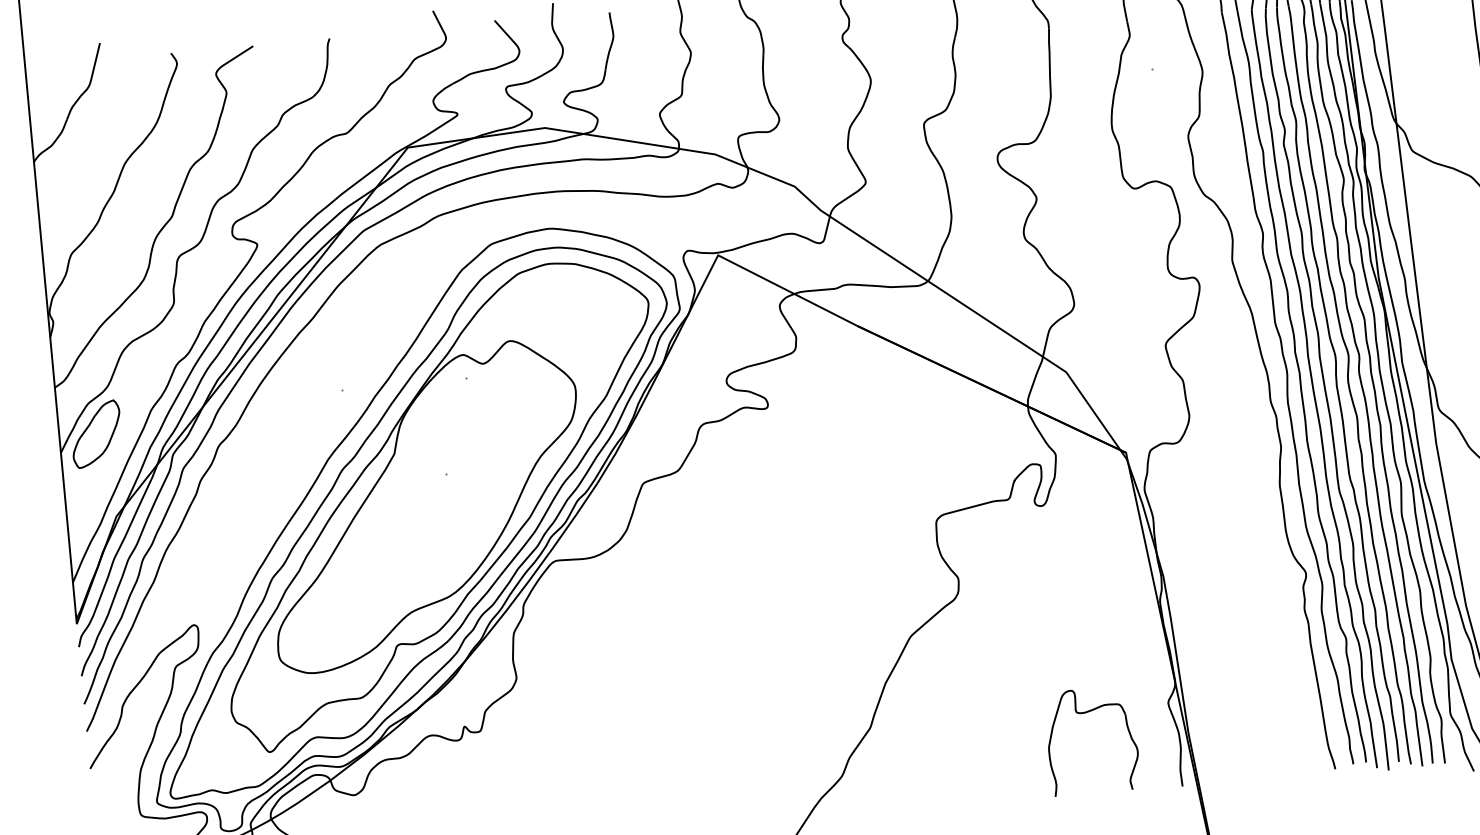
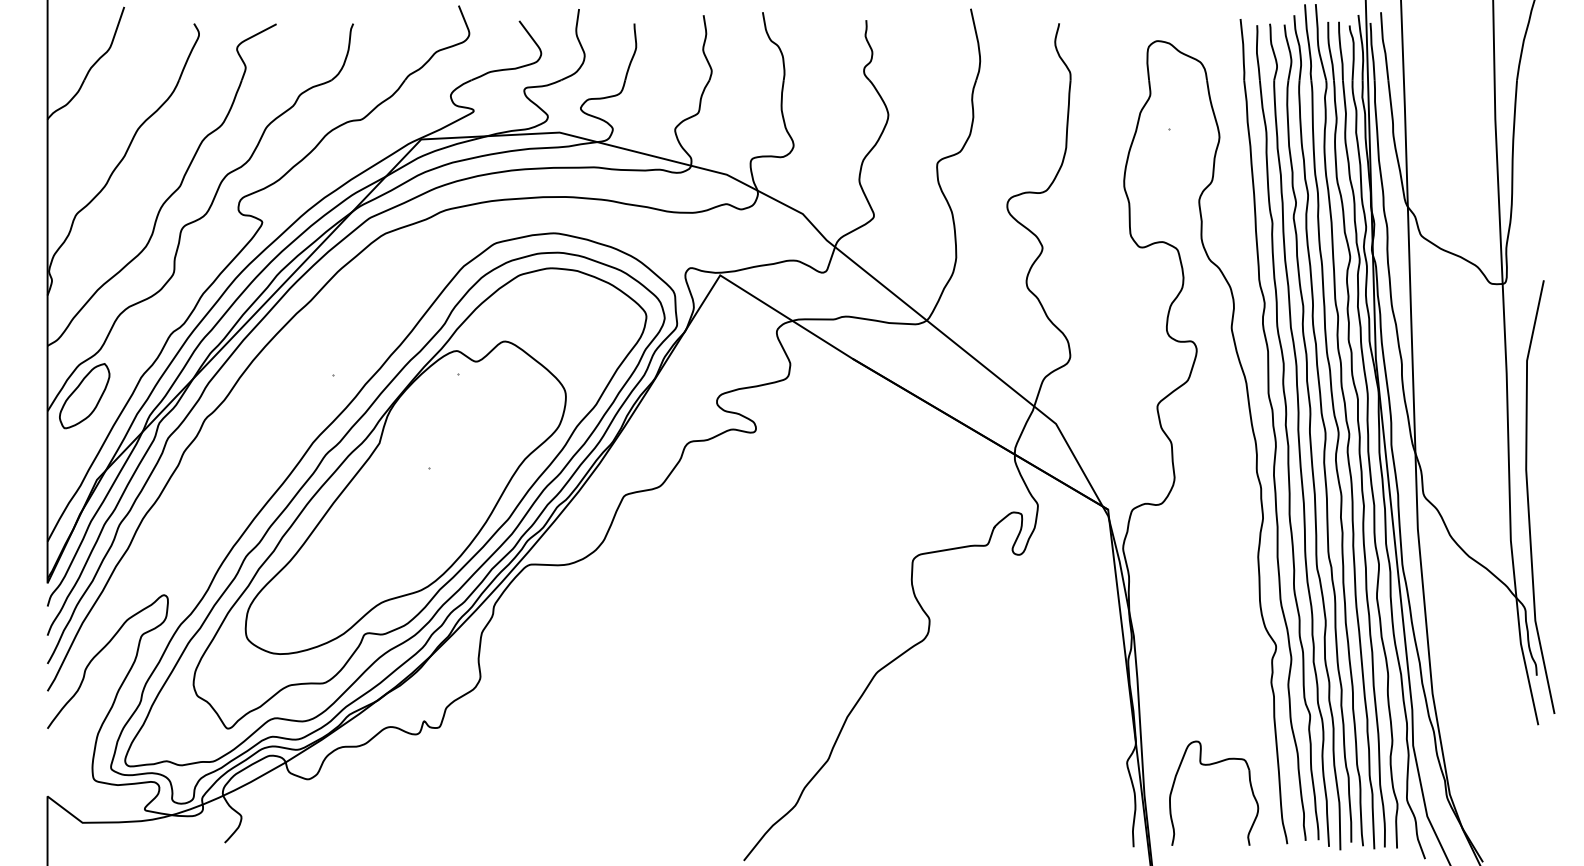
part: (1086, 713) -> (1210, 765), moved

